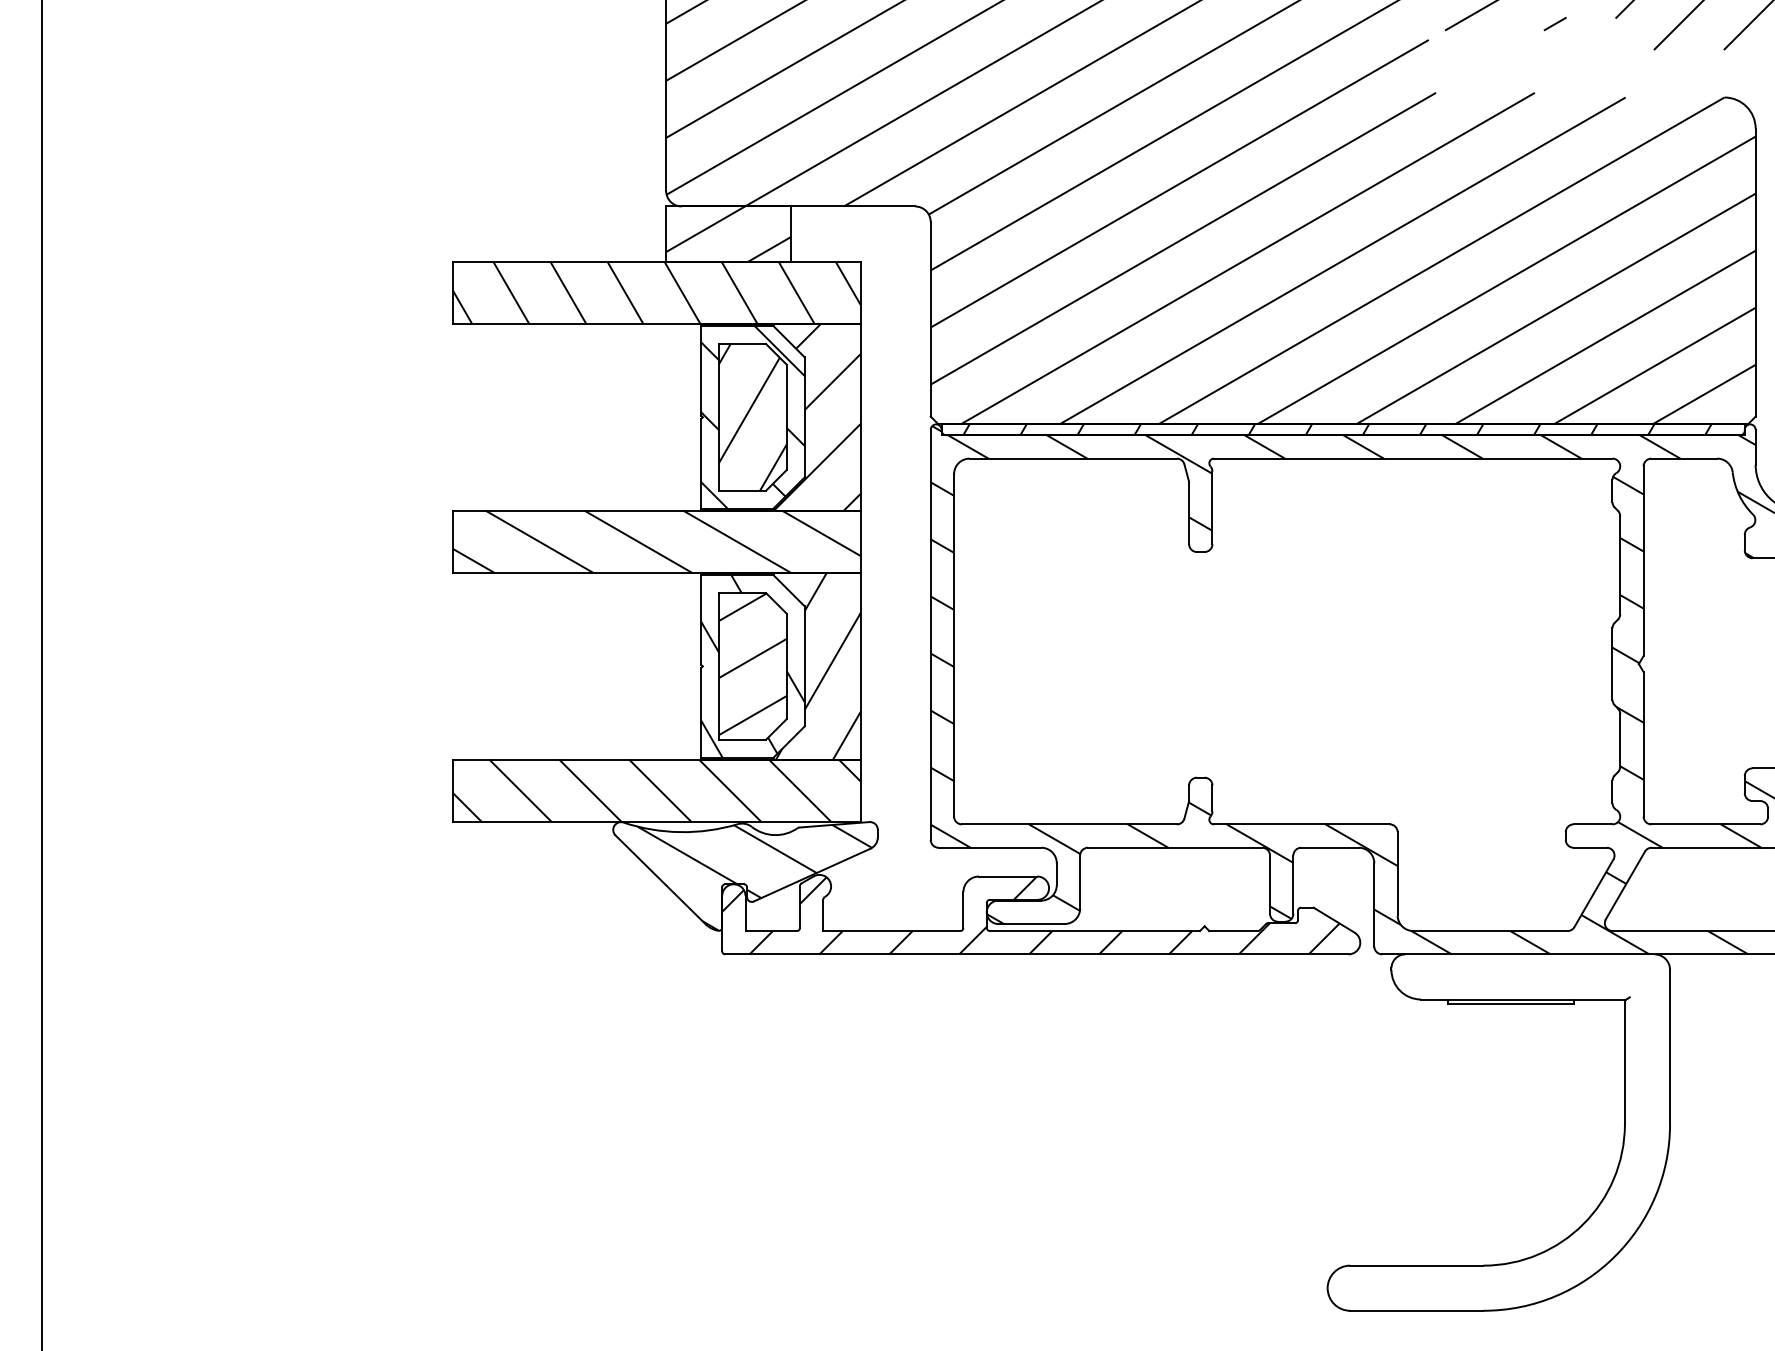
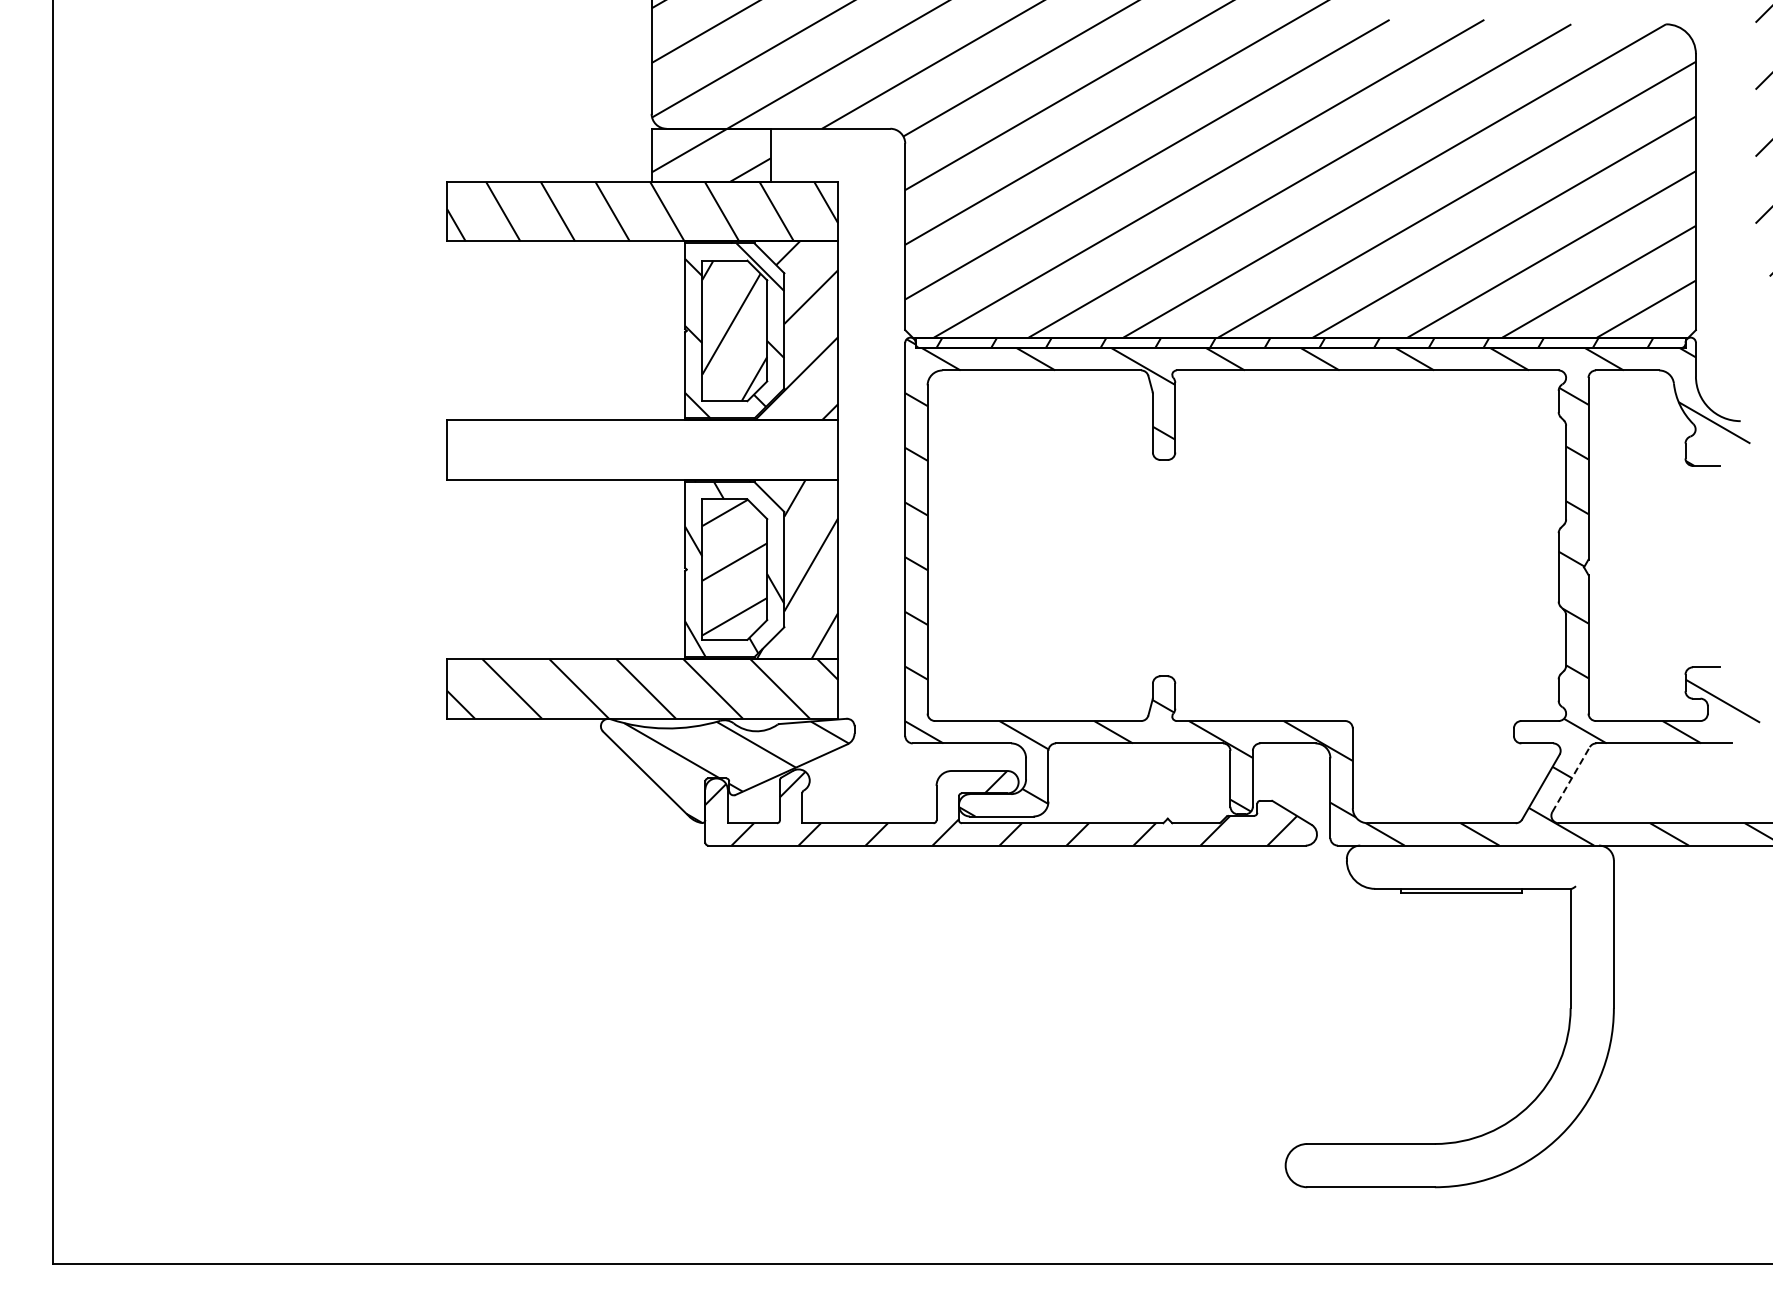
hatch: (656, 542) -> (642, 450), removed
line: (1625, 885) -> (1571, 779), solid -> dashed

